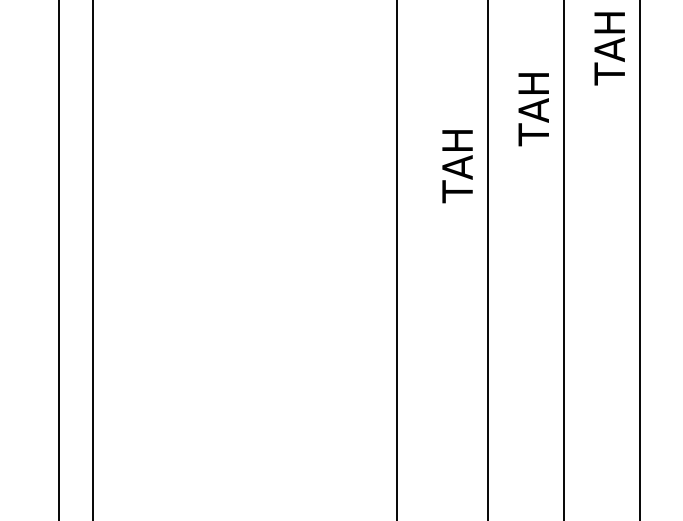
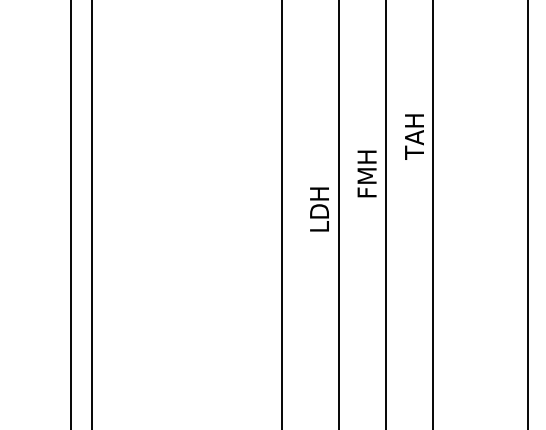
text: (532, 107) -> (366, 173), TAH -> FMH
text: (457, 166) -> (319, 210), TAH -> LDH

